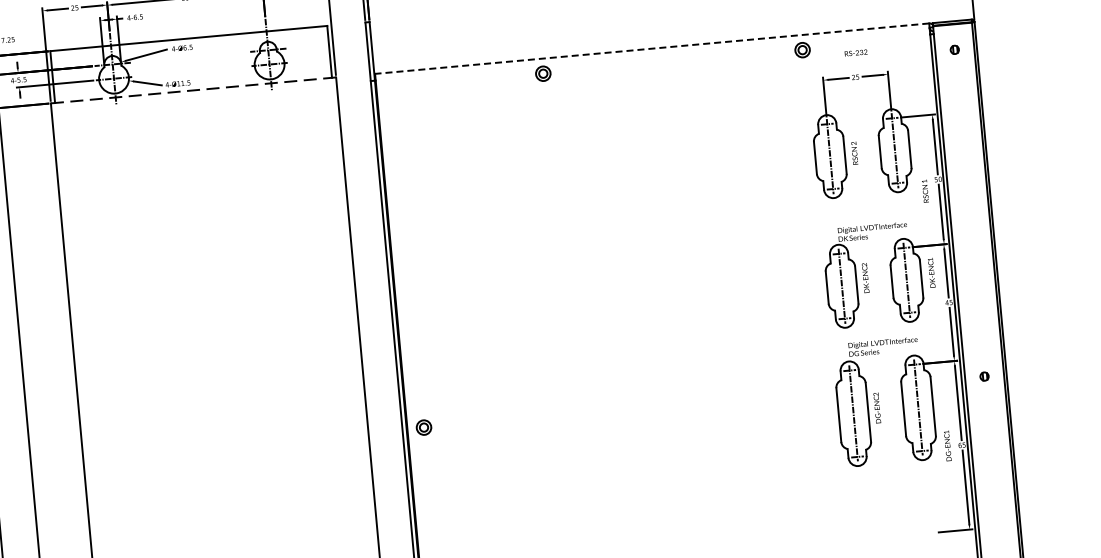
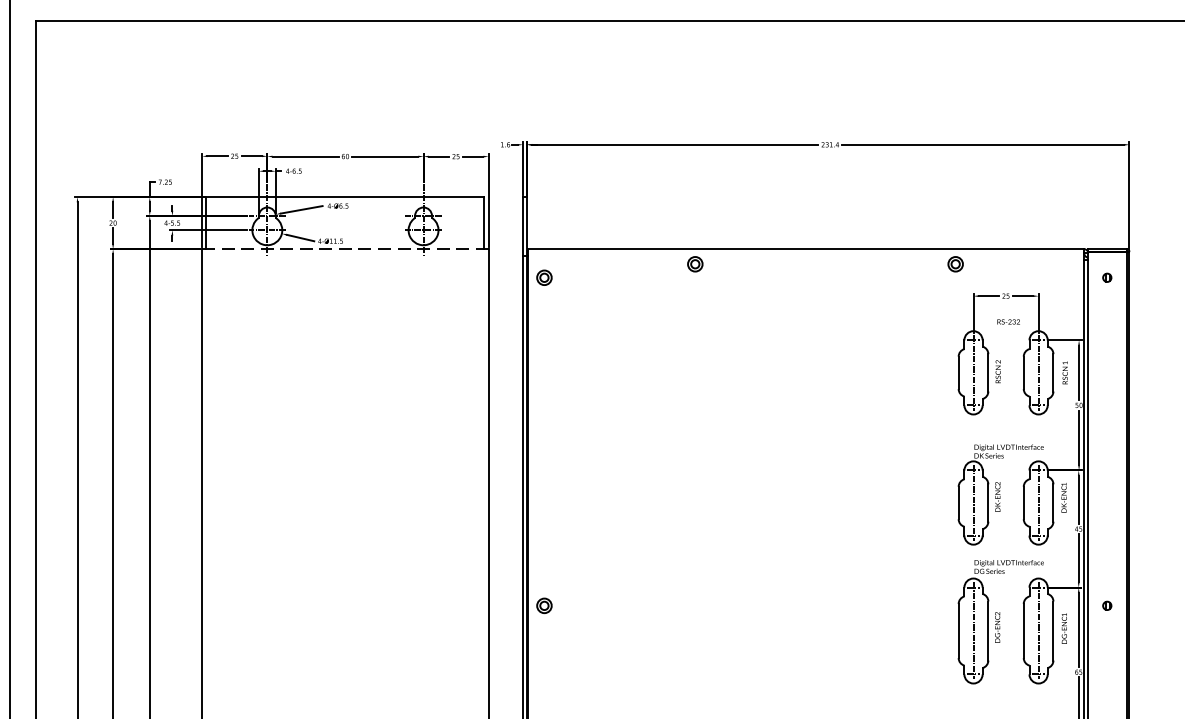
line: (651, 49) -> (805, 249), dashed -> solid
text: (855, 52) -> (1008, 321), moved
part: (394, 100) -> (544, 277), added
text: (924, 190) -> (1064, 372), moved
text: (946, 445) -> (1063, 628), moved

